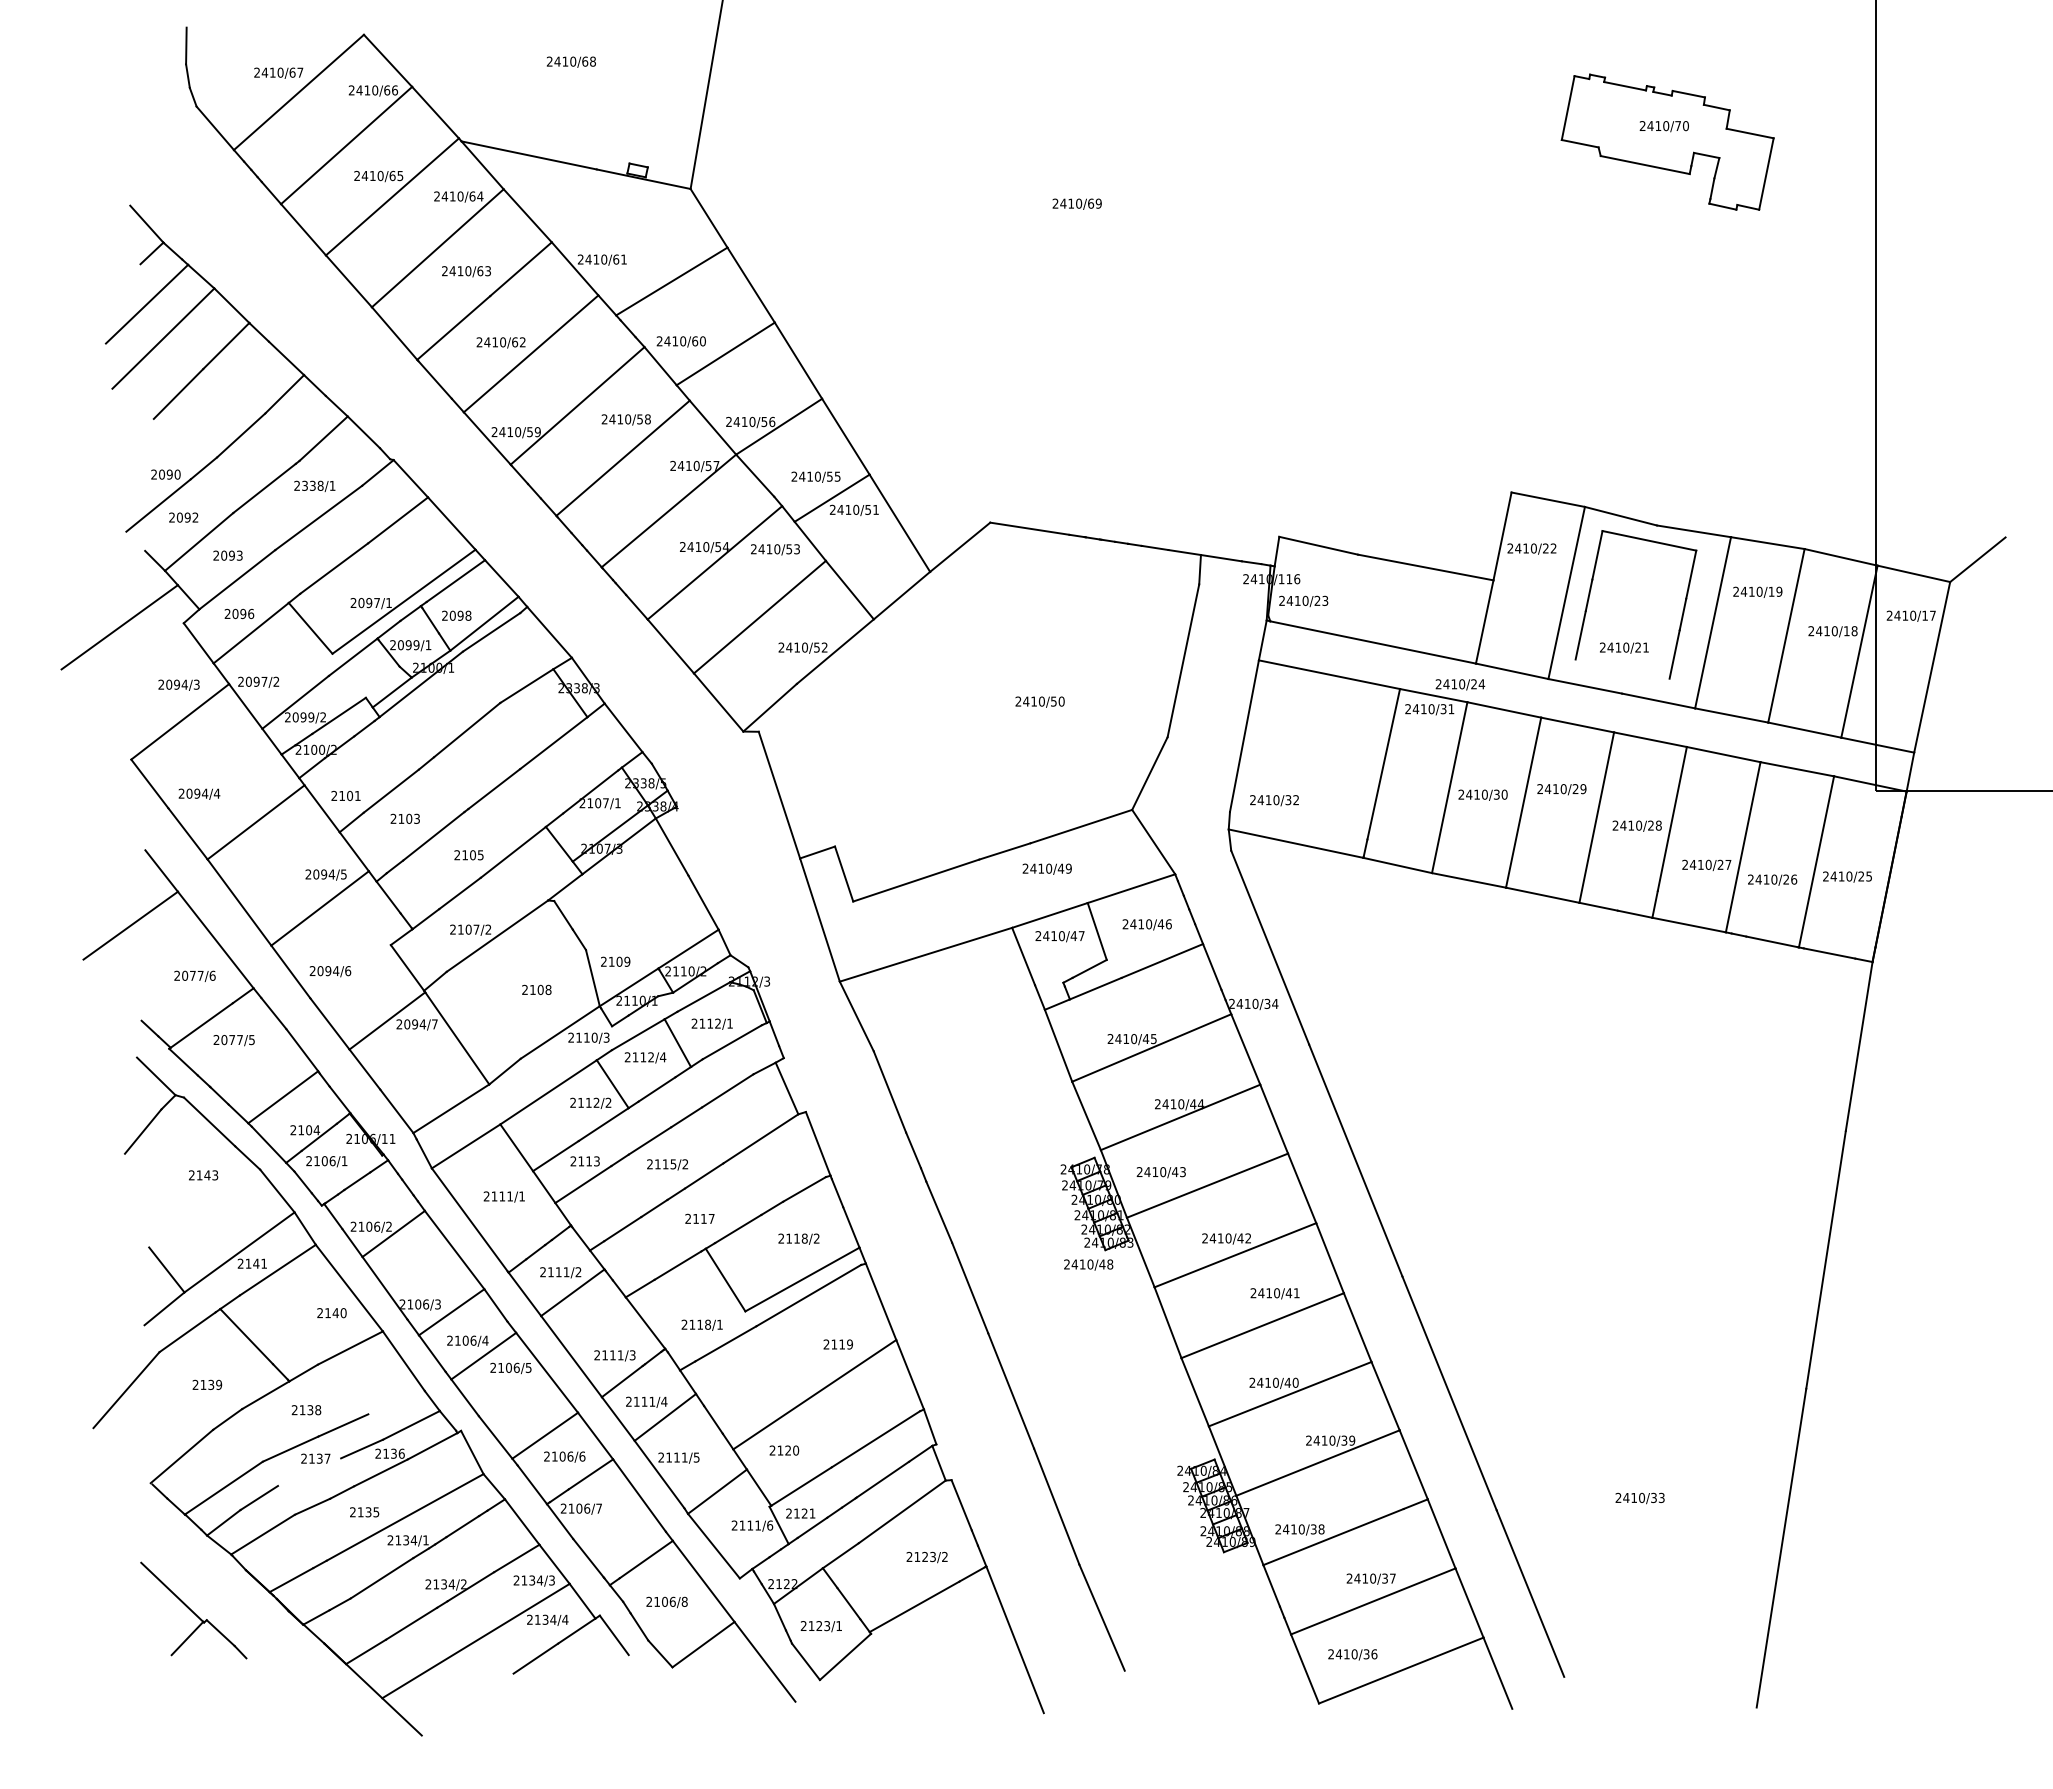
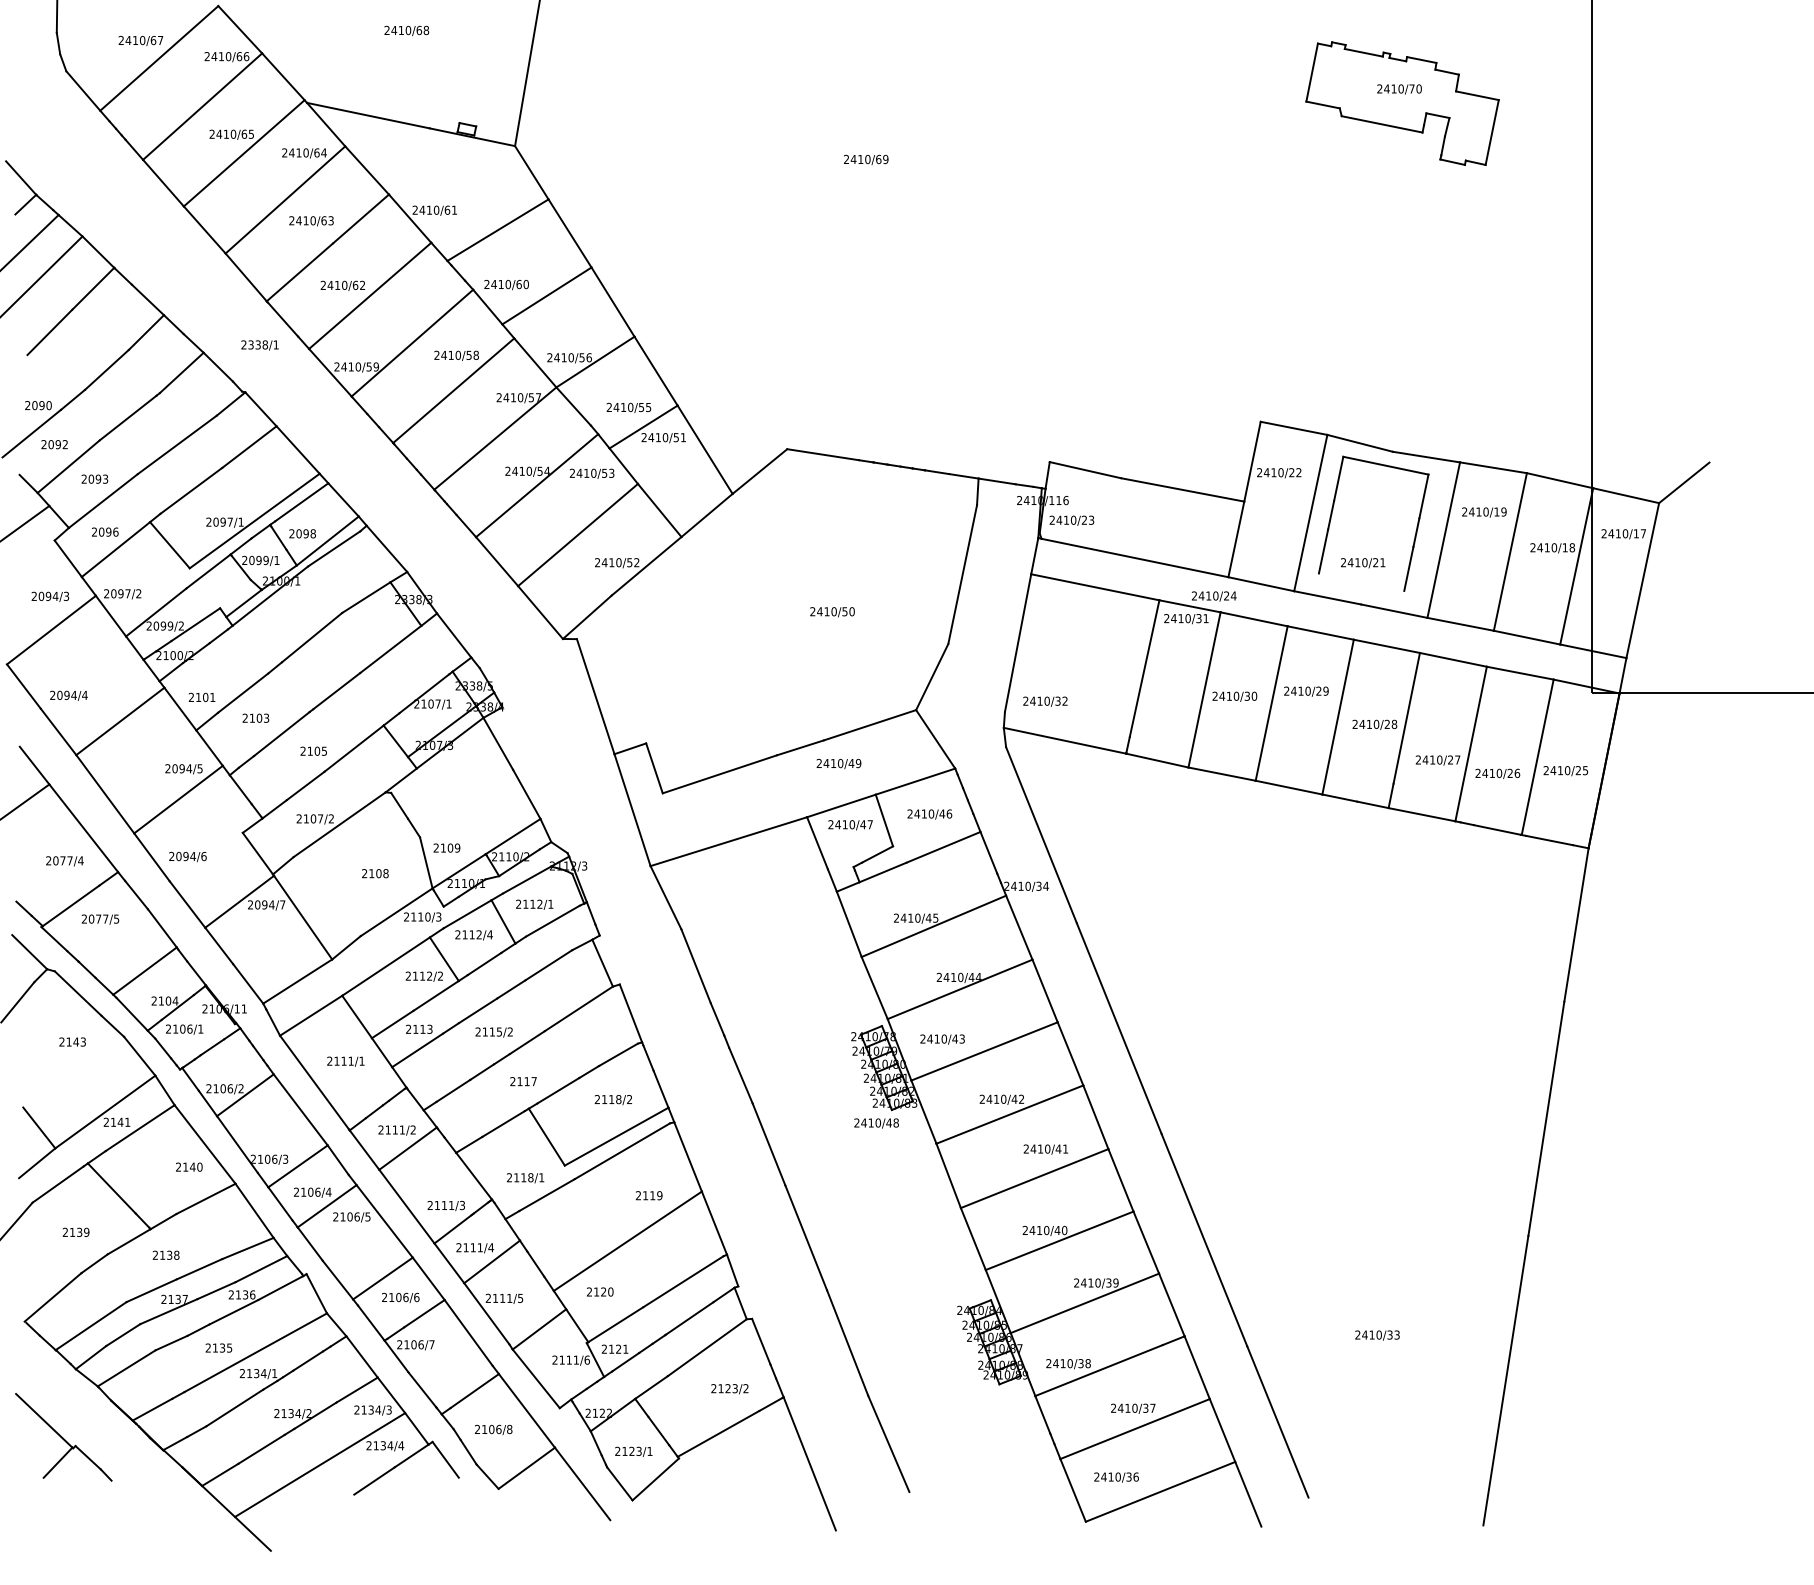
text: (314, 485) -> (259, 344), moved
text: (212, 975) -> (80, 860), 2077/6 -> 2077/4
line: (396, 1402) -> (247, 1248), added
line: (309, 1471) -> (168, 1311), added

